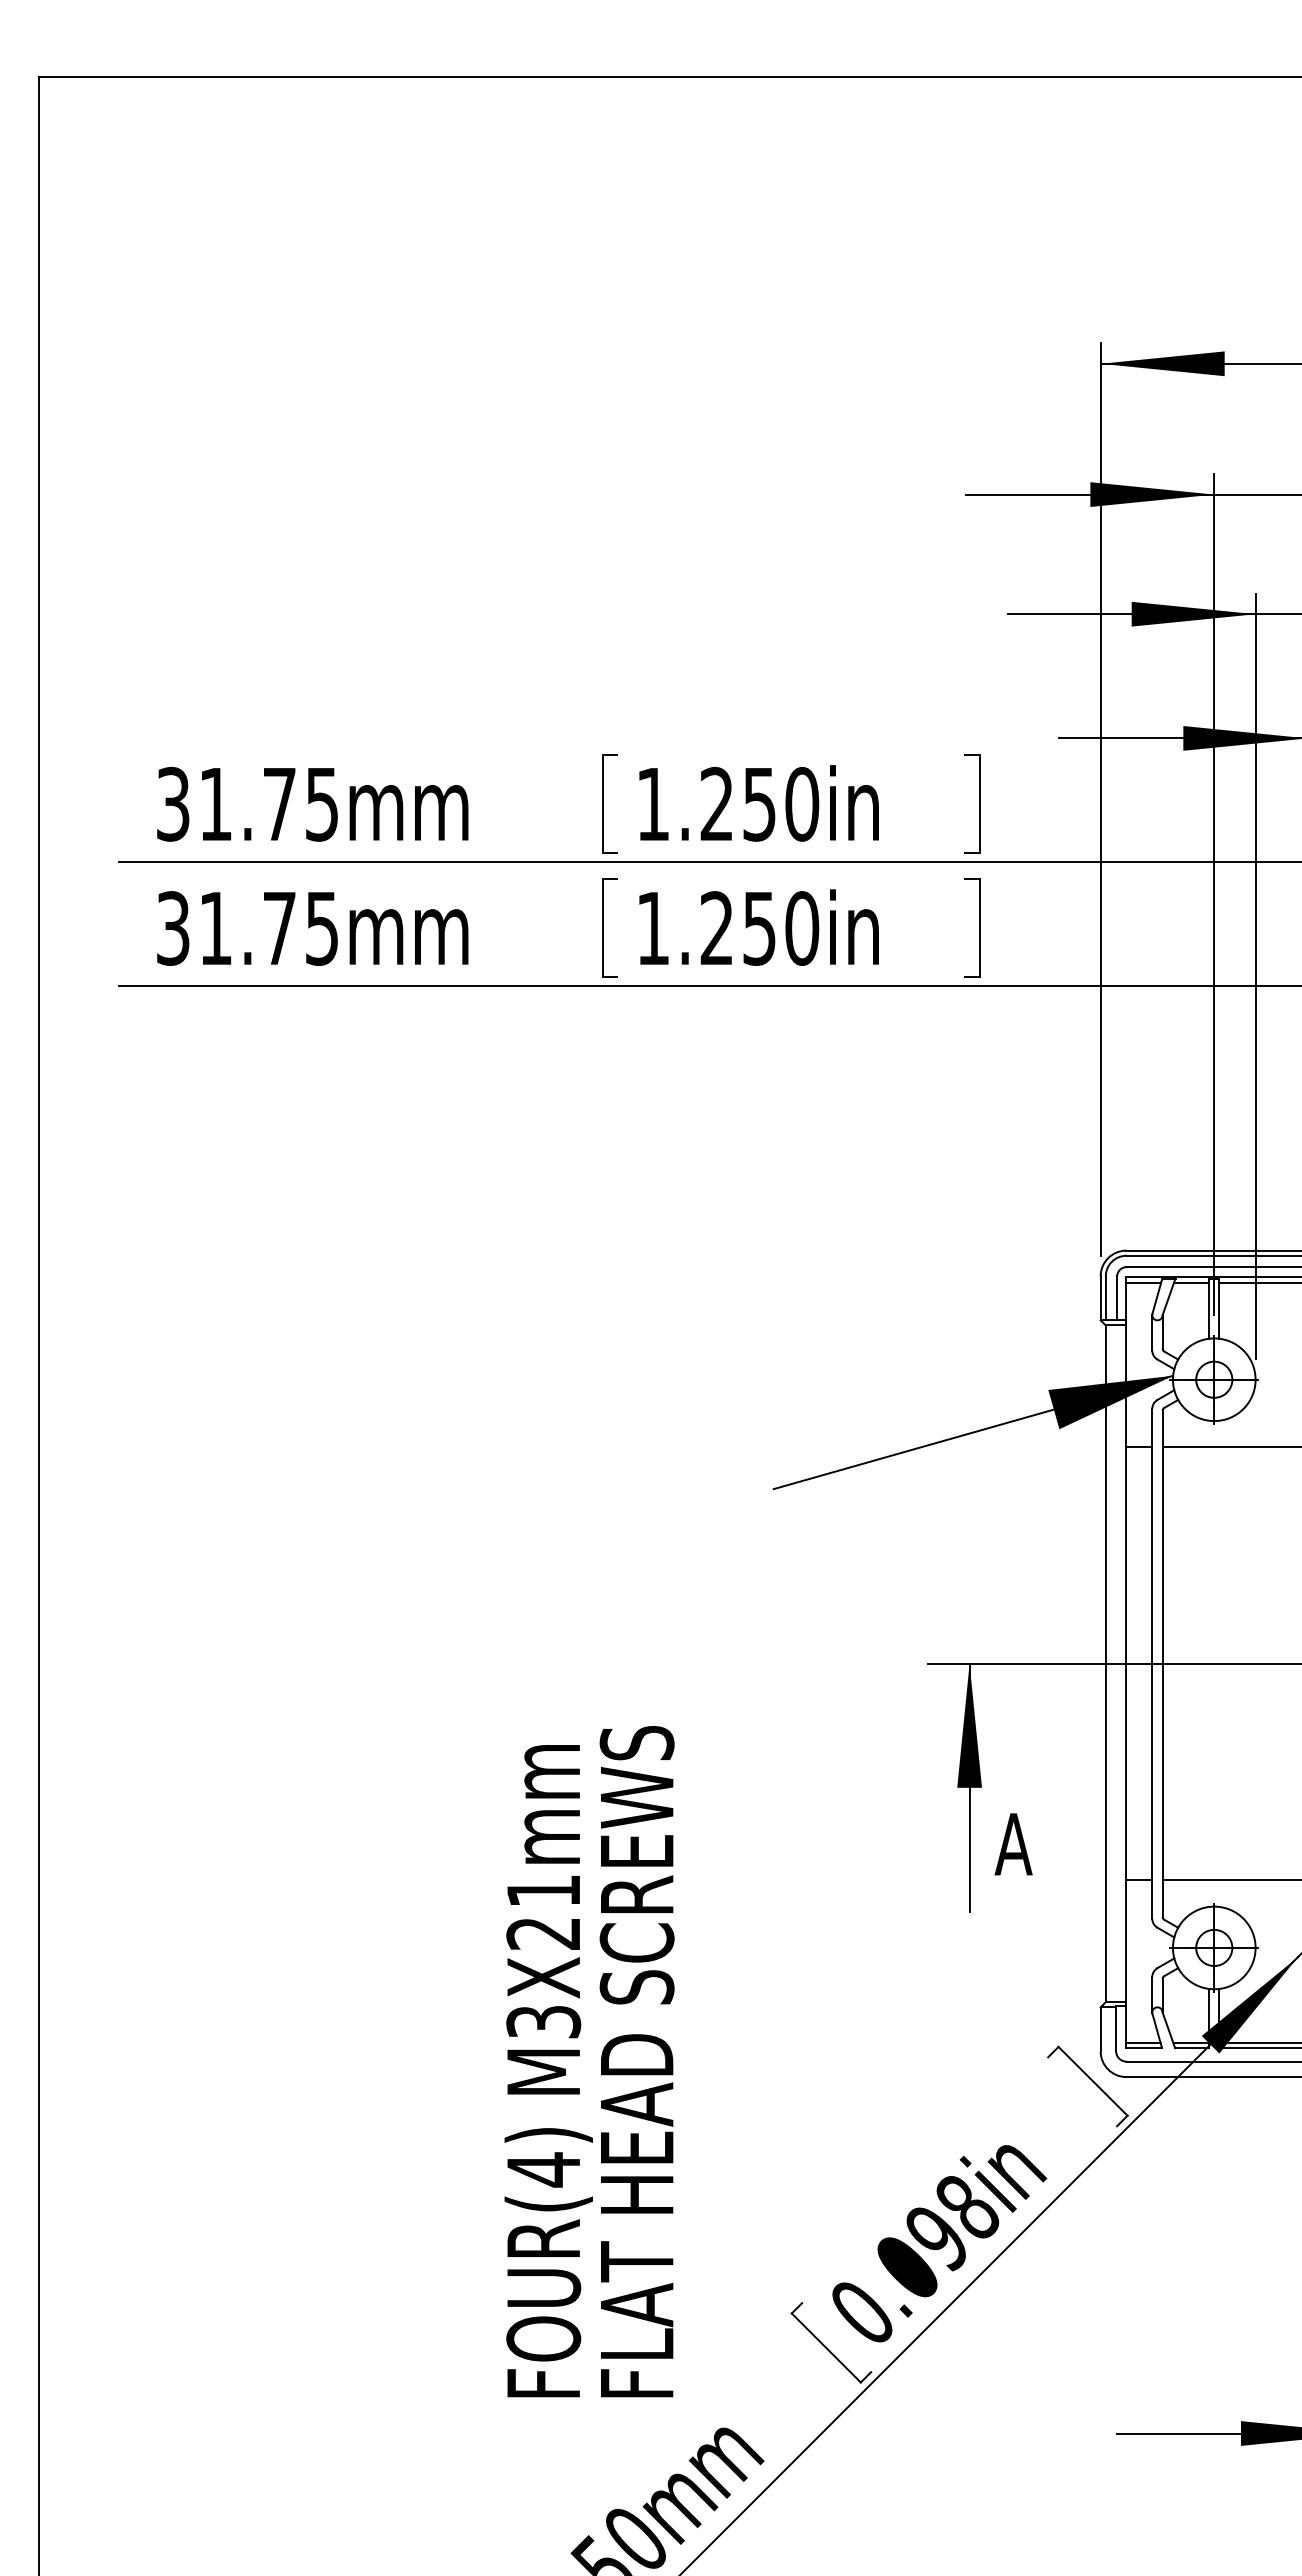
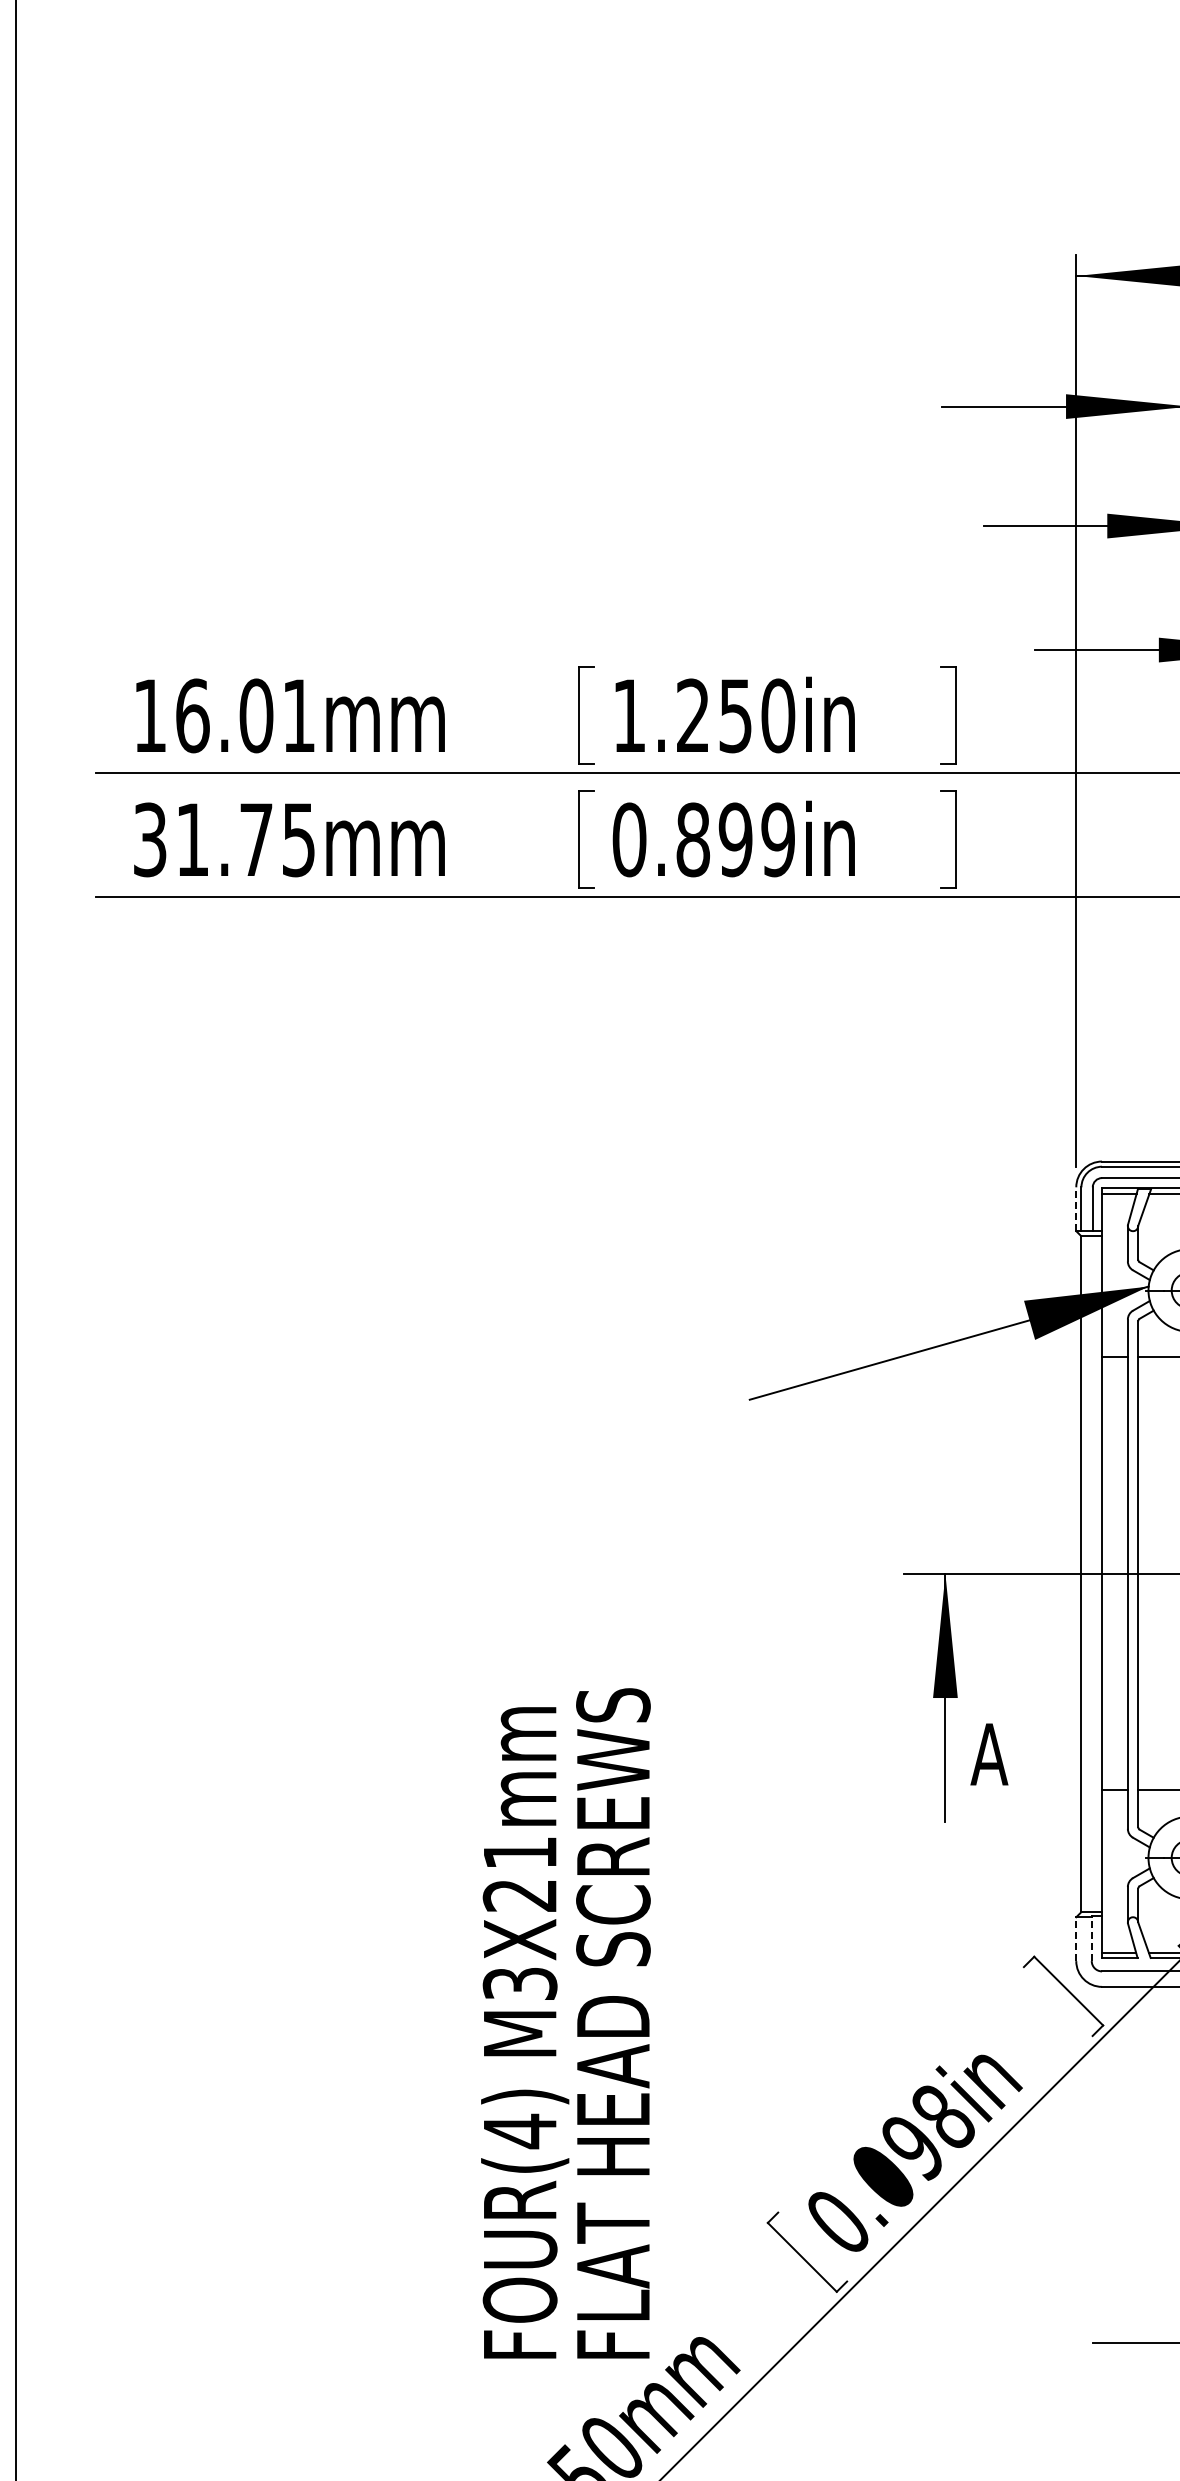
text: (247, 803) -> (224, 715), 31.75mm -> 16.01mm
text: (727, 928) -> (703, 839), 1.250in -> 0.899in
line: (1100, 1298) -> (1076, 1209), solid -> dashed
line: (1100, 2029) -> (1076, 1939), solid -> dashed
line: (1116, 2029) -> (1092, 1939), solid -> dashed
text: (589, 2061) -> (565, 2023), moved

